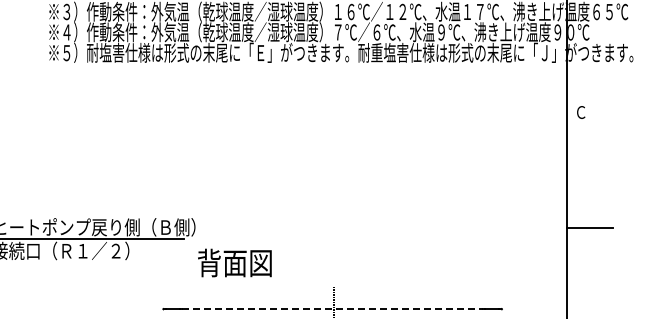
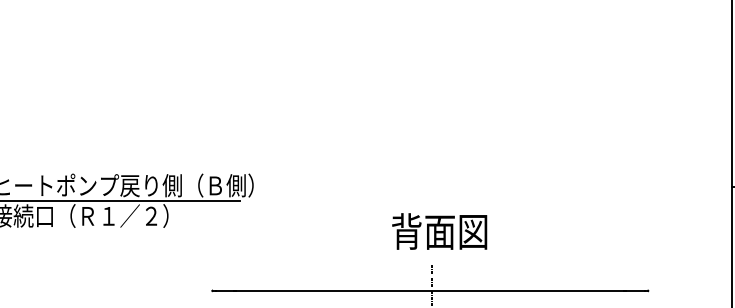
text: (234, 262) -> (439, 230), moved
line: (332, 308) -> (430, 290), dashed -> solid

